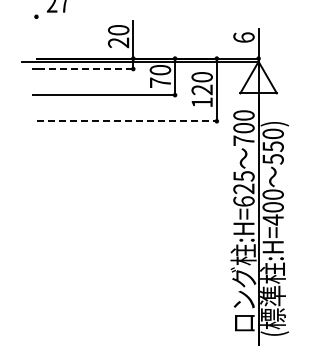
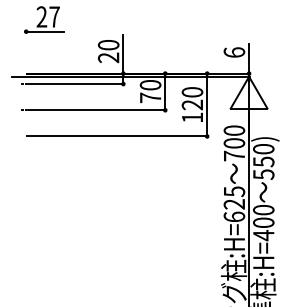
line: (55, 16) -> (45, 31), added
line: (85, 69) -> (75, 84), dashed -> solid
line: (127, 121) -> (117, 136), dashed -> solid

